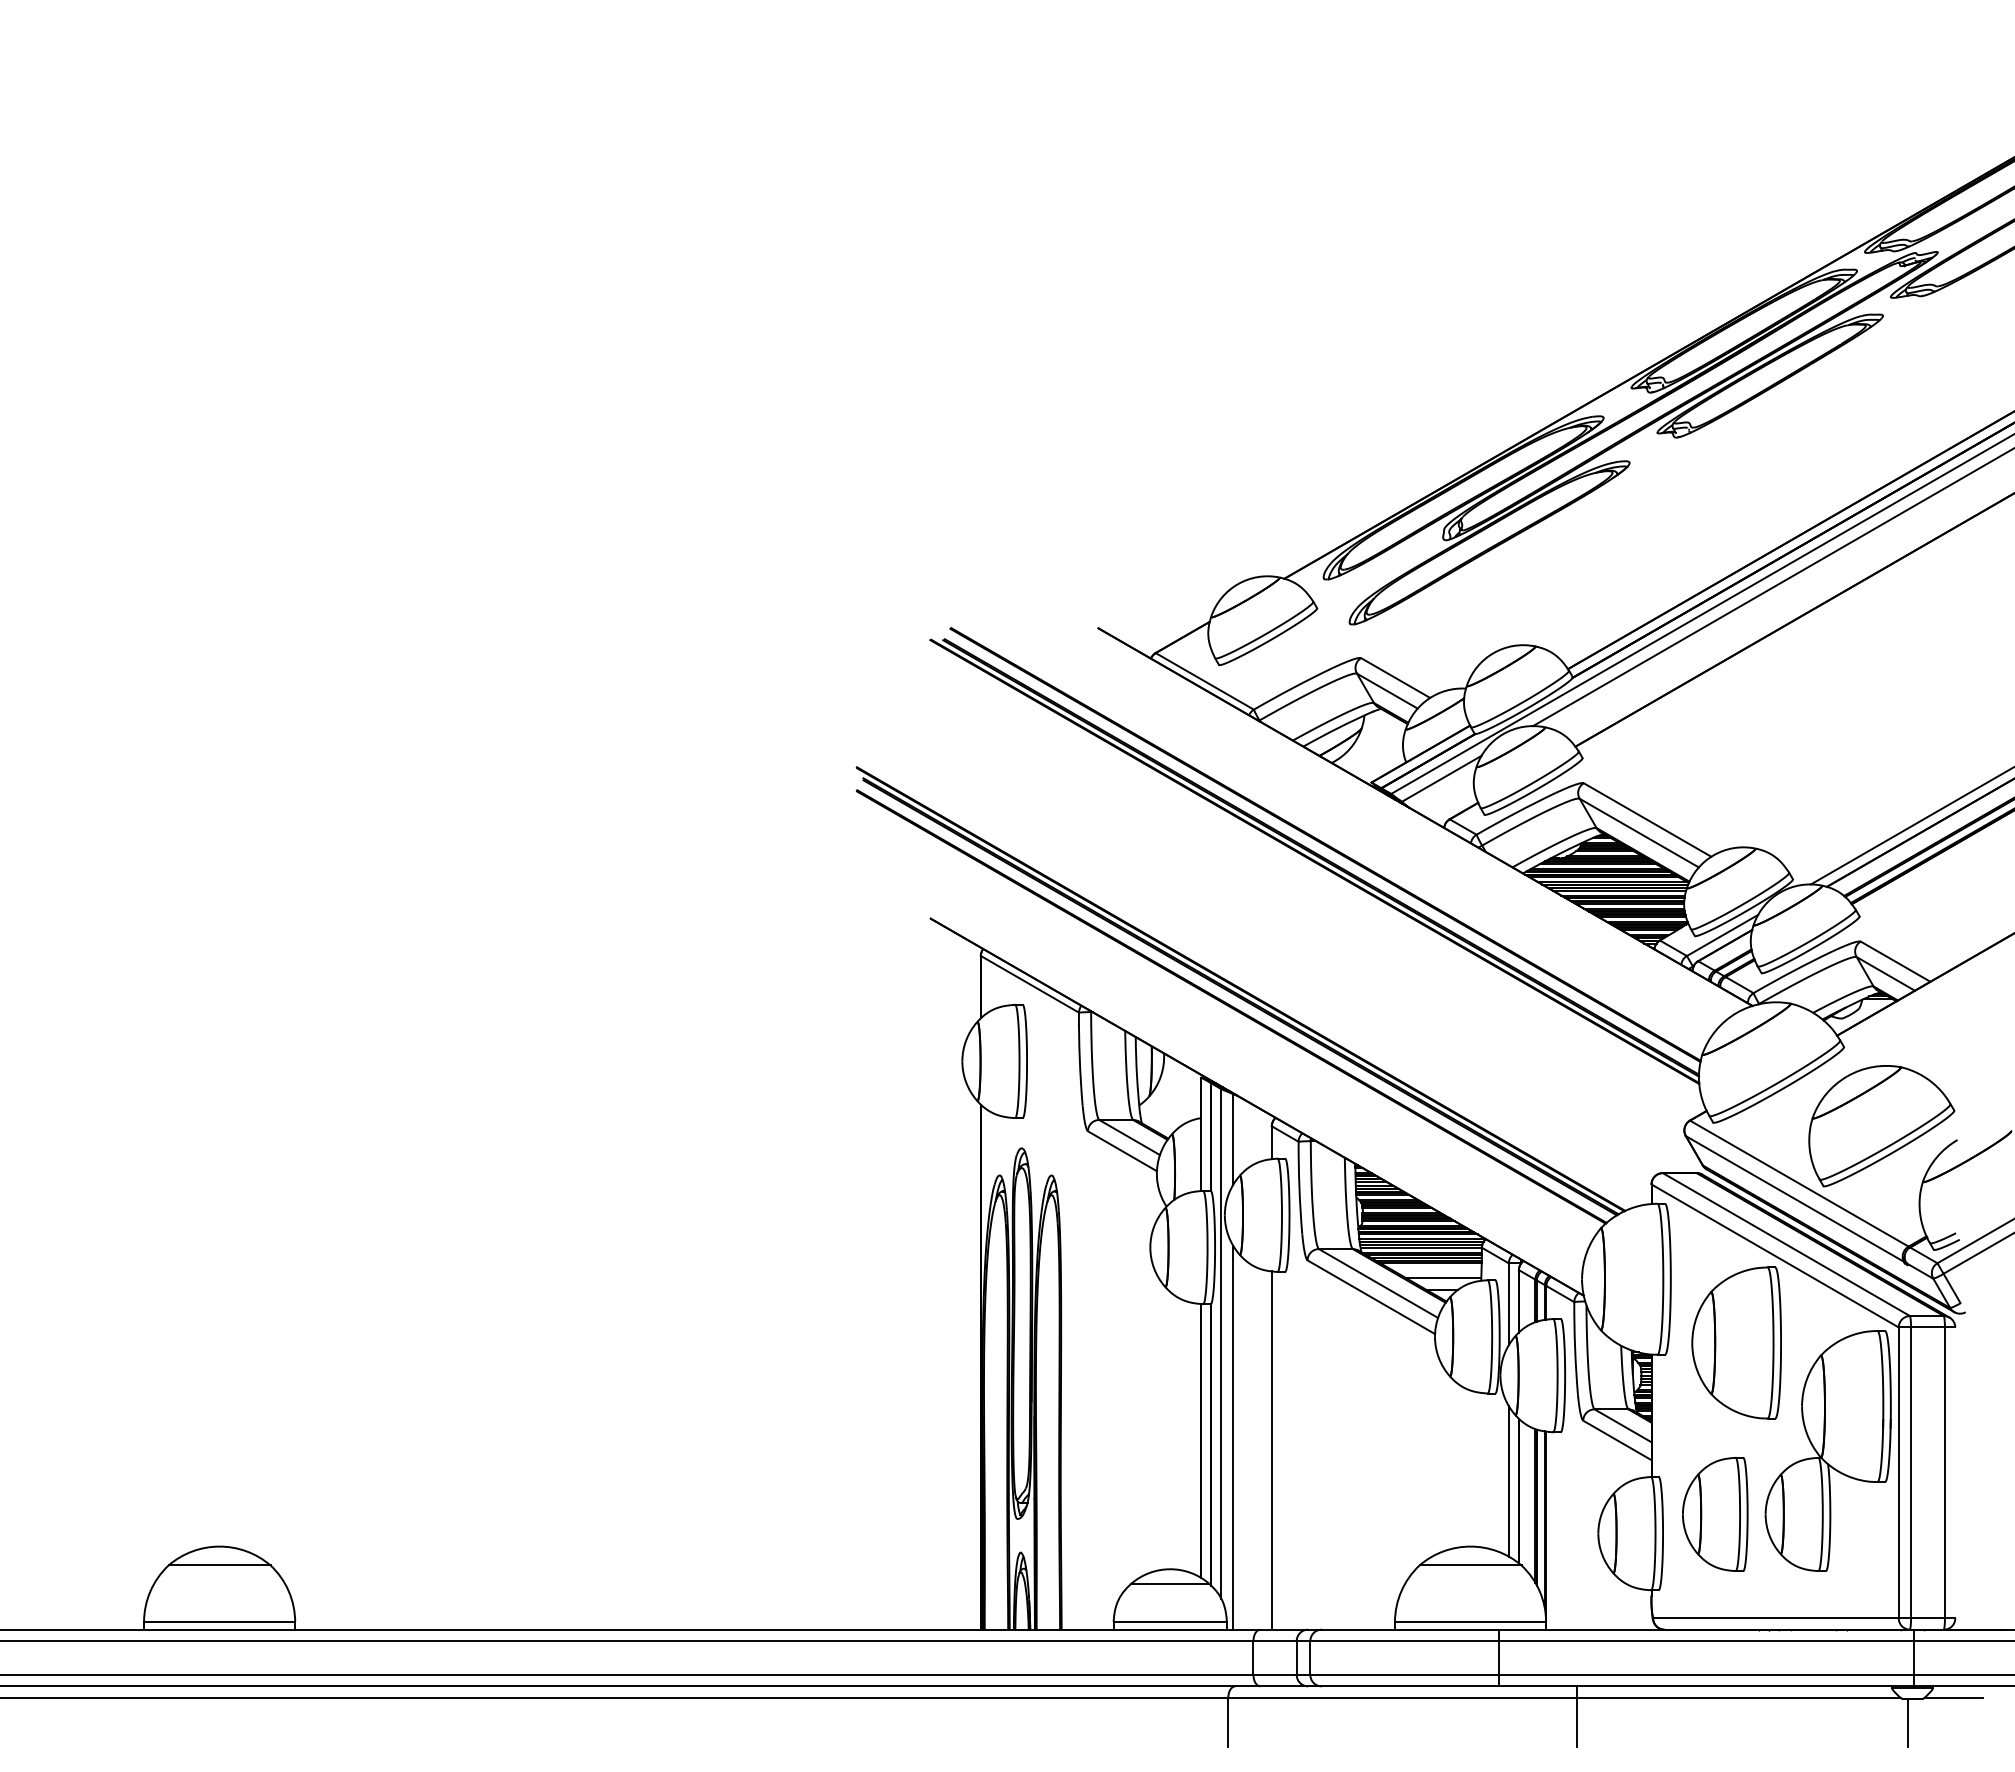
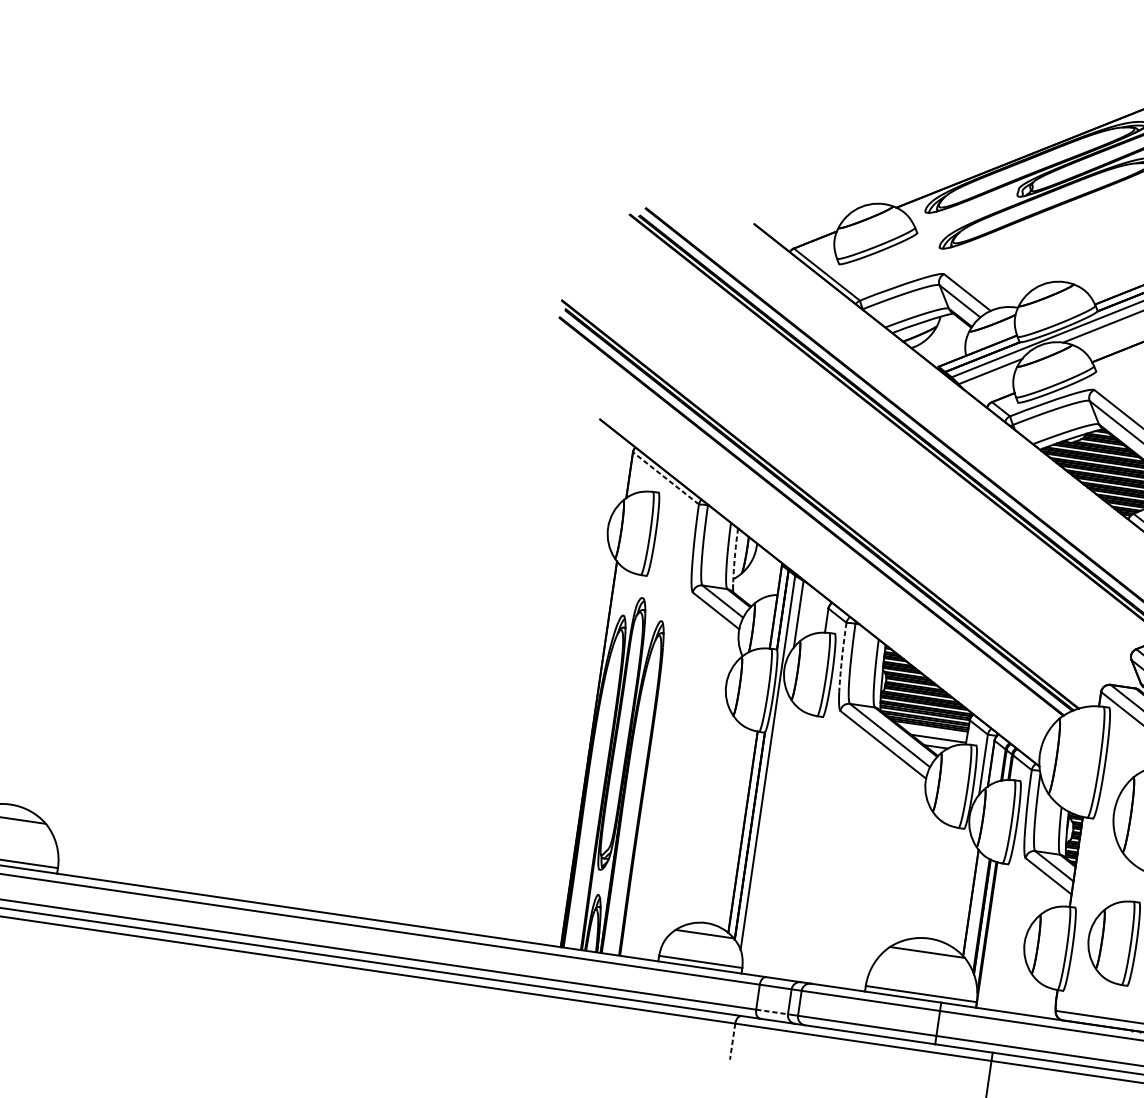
line: (1029, 984) -> (665, 478), solid -> dashed
arc: (1136, 1075) -> (734, 556), solid -> dashed
arc: (1299, 1188) -> (842, 657), solid -> dashed
line: (1233, 1437) -> (766, 833), removed
line: (1271, 1450) -> (793, 846), removed
line: (1508, 1481) -> (964, 894), removed
line: (1275, 1675) -> (772, 1012), solid -> dashed
line: (1228, 1722) -> (732, 1041), solid -> dashed

